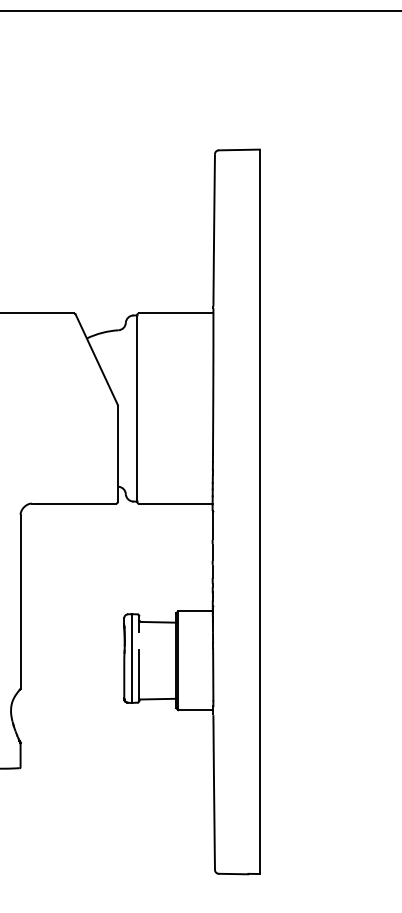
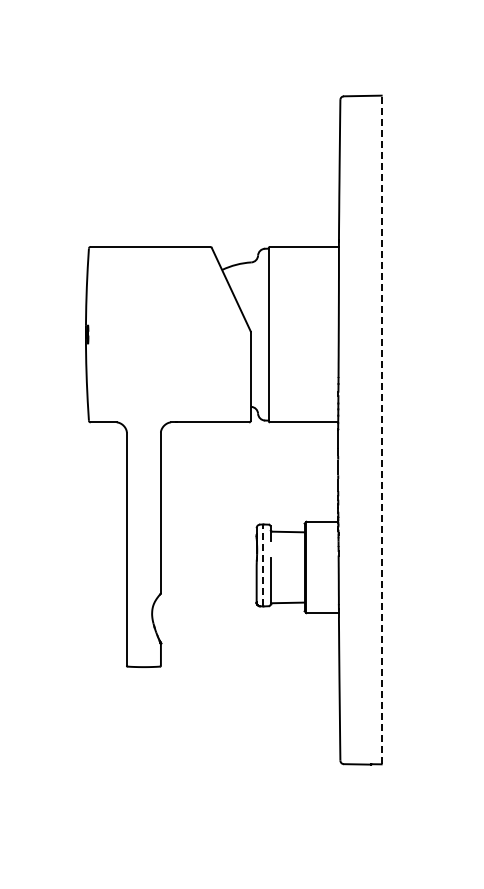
line: (259, 511) -> (381, 429), solid -> dashed
line: (131, 658) -> (263, 565), solid -> dashed

